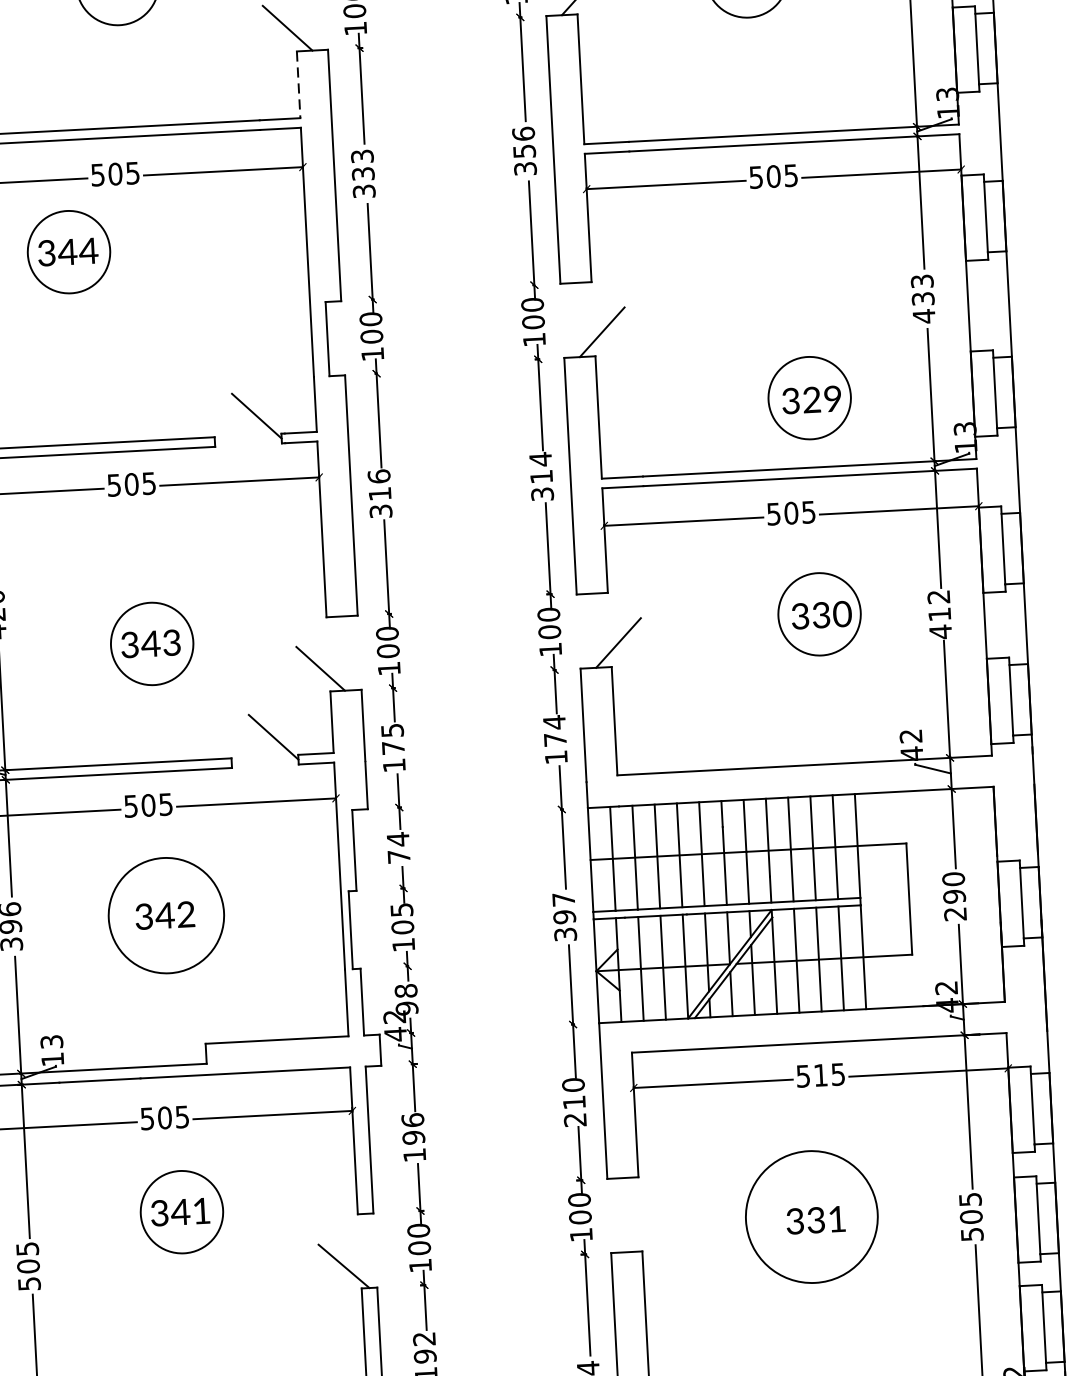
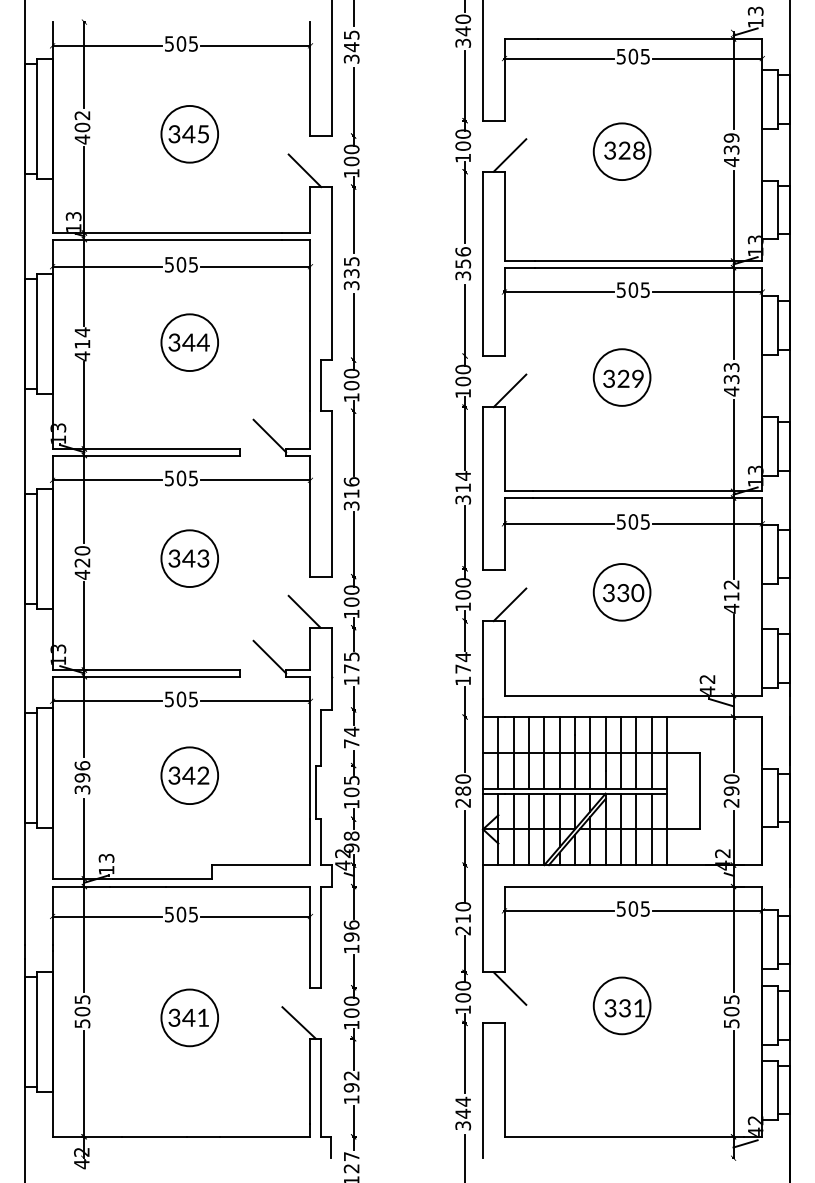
line: (298, 85) -> (310, 210), dashed -> solid
text: (360, 156) -> (350, 261), 333 -> 335
part: (68, 251) -> (189, 342), moved
part: (808, 398) -> (621, 377), moved
part: (818, 614) -> (621, 592), moved
part: (151, 643) -> (189, 558), moved
circle: (165, 915) -> (189, 775), size x0.71
text: (565, 916) -> (463, 790), 397 -> 280
text: (820, 1074) -> (633, 908), 515 -> 505
line: (646, 1200) -> (509, 988), added
part: (181, 1211) -> (189, 1017), moved
circle: (810, 1216) -> (621, 1005), size x0.62

